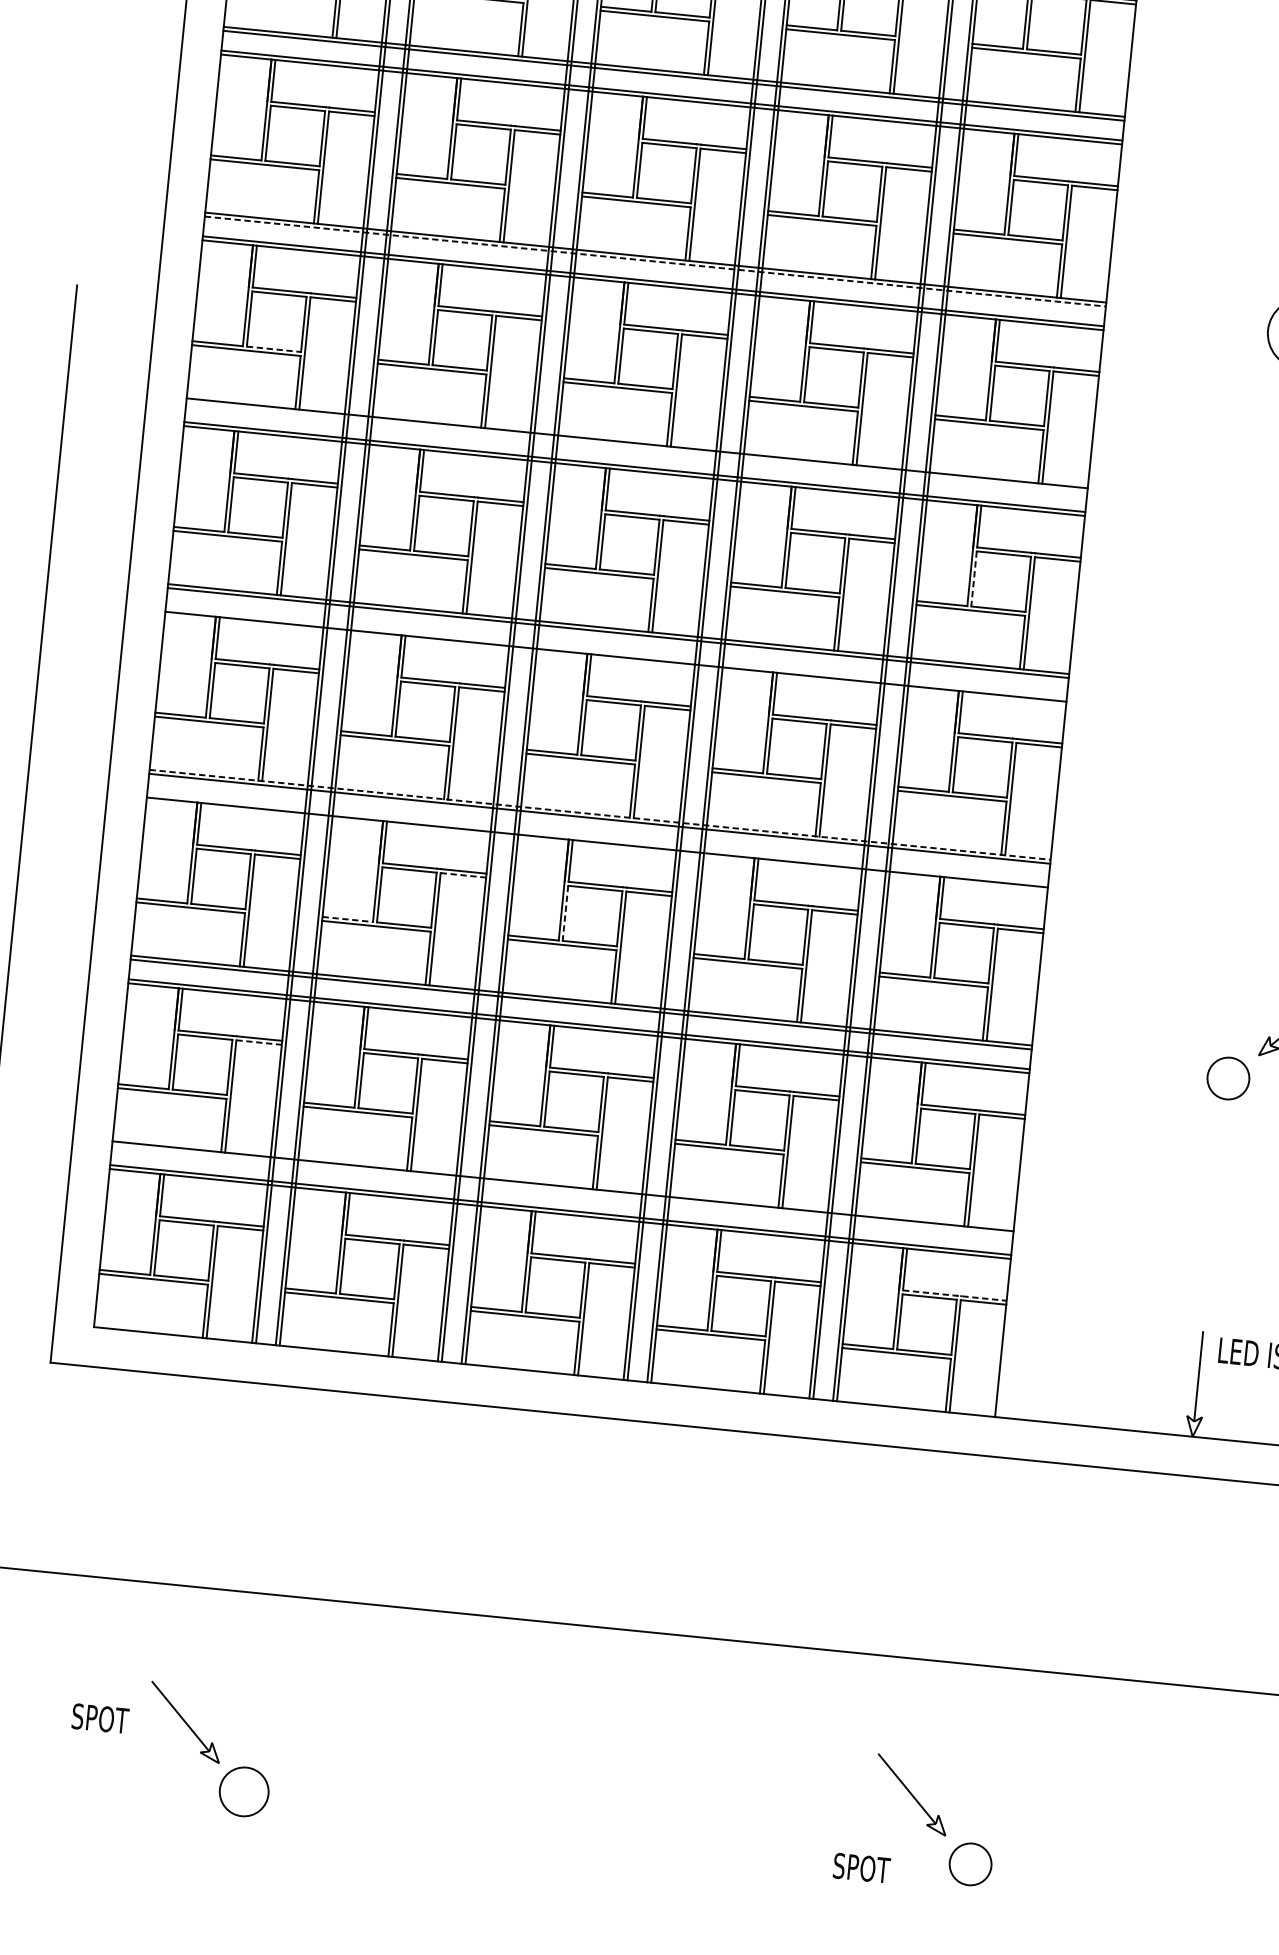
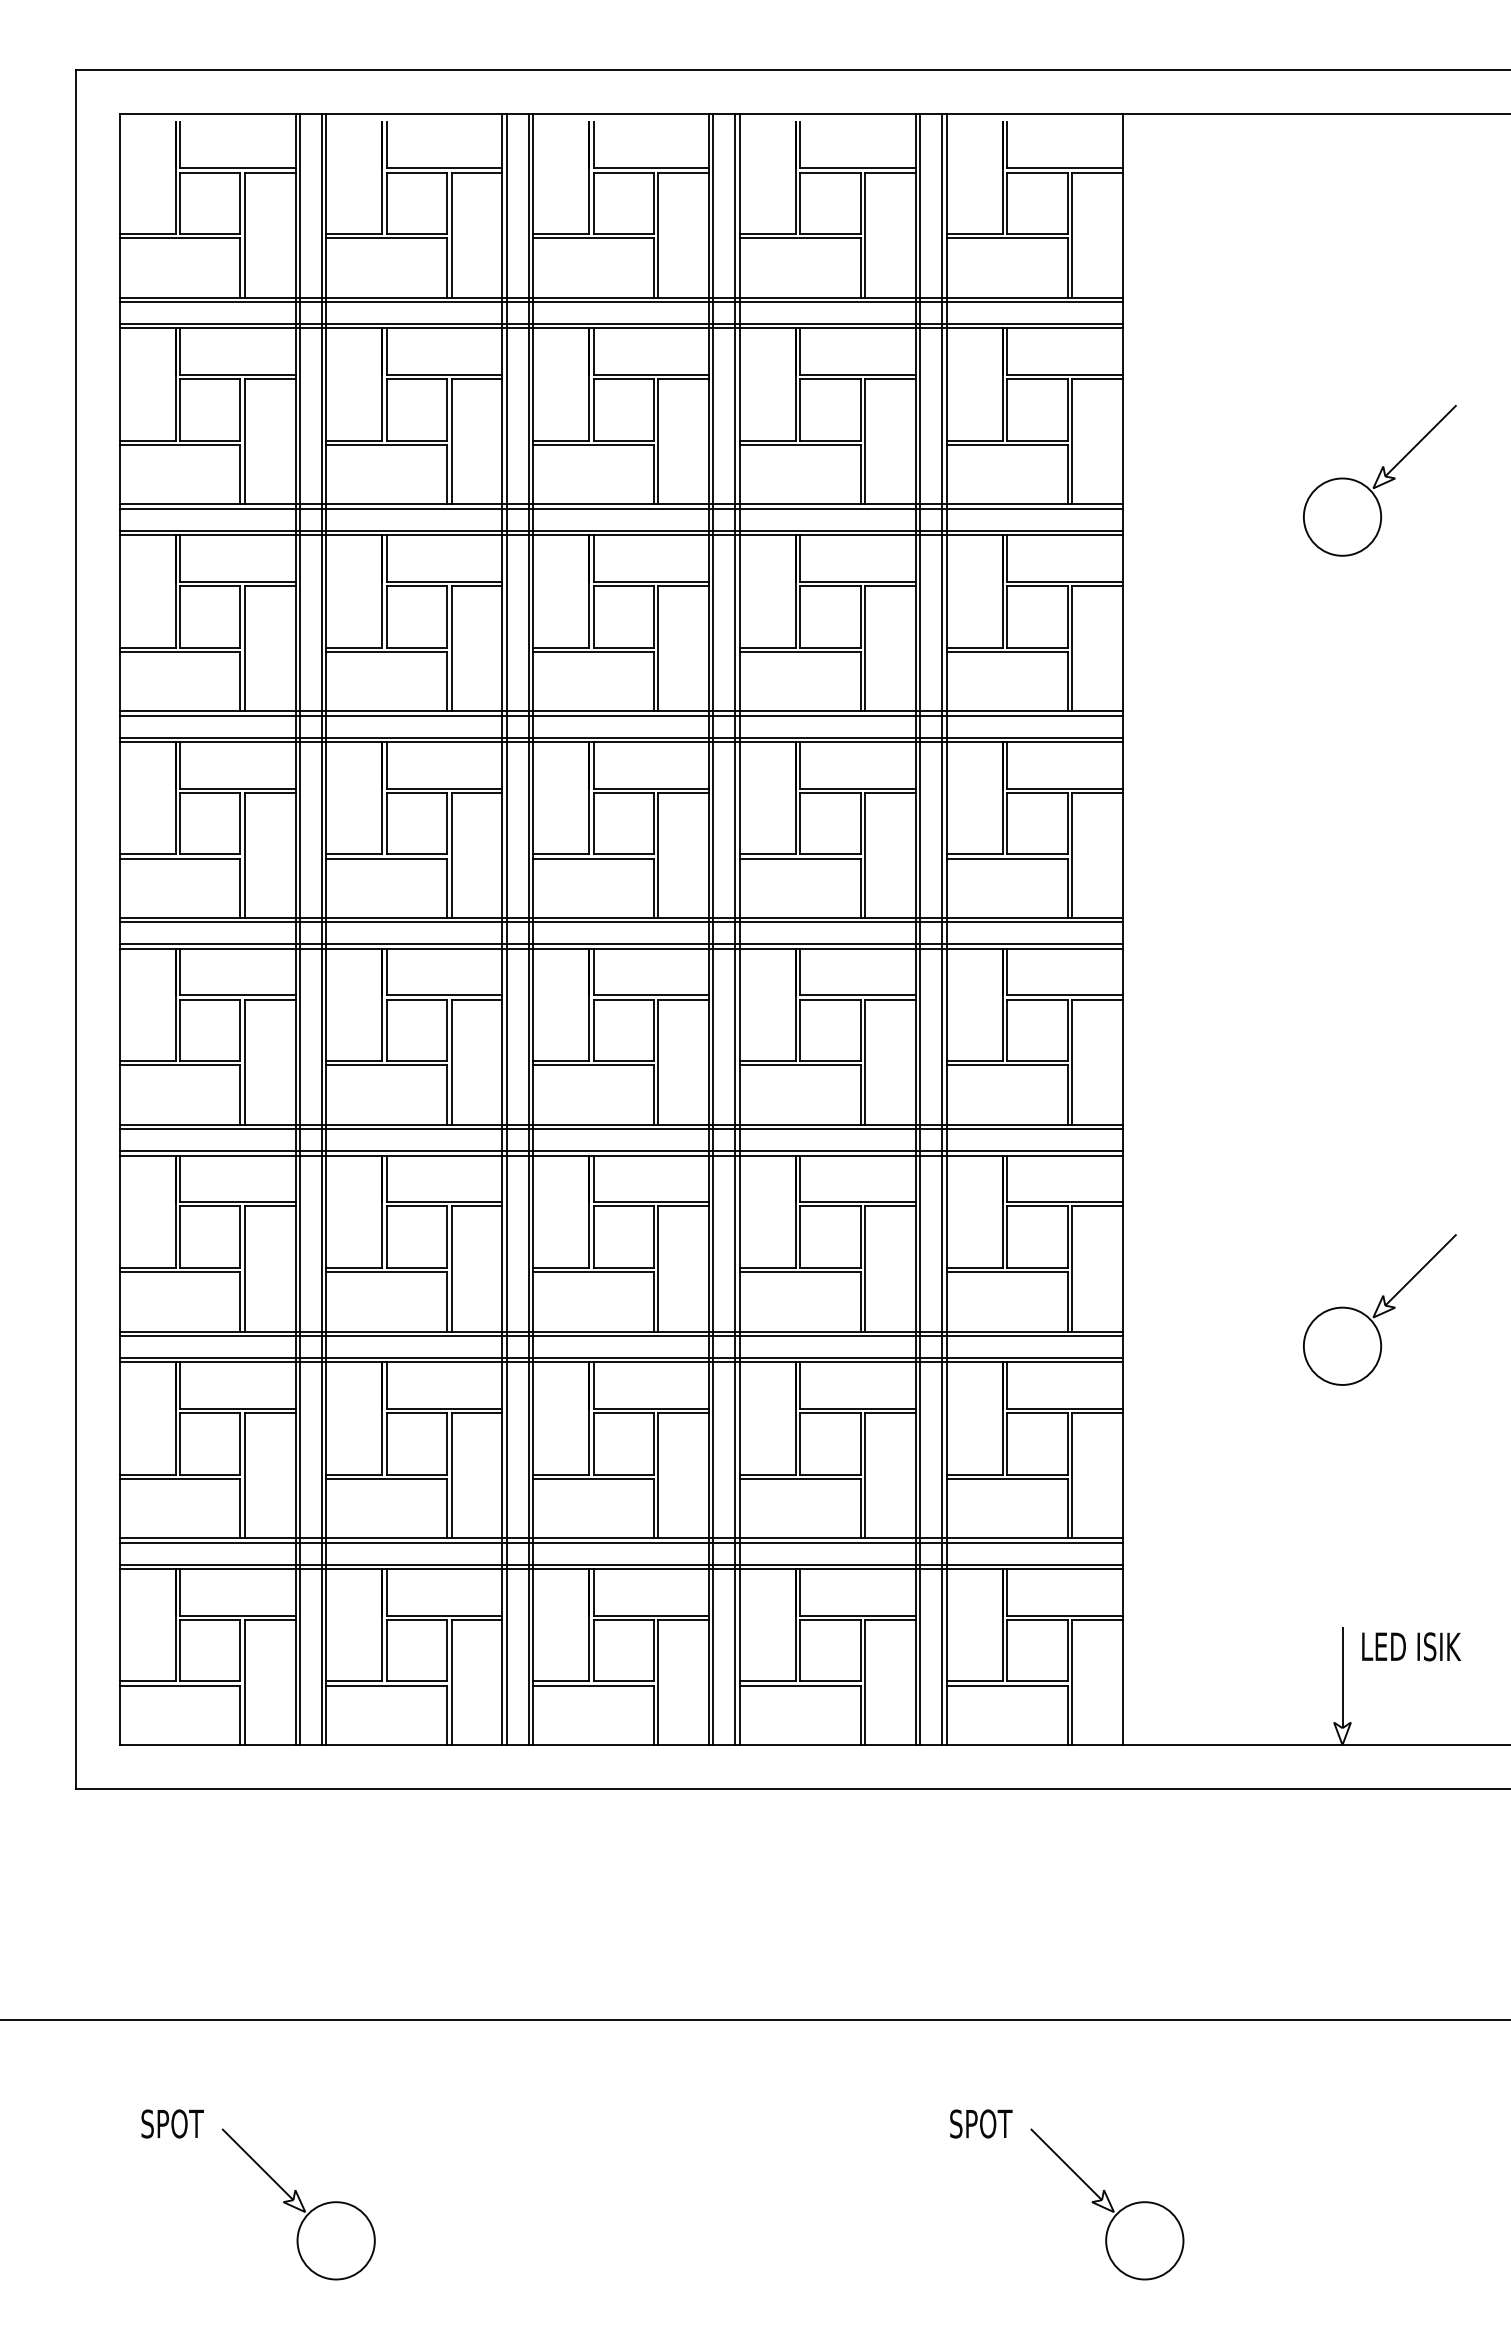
line: (655, 261) -> (621, 508), dashed -> solid
line: (274, 349) -> (210, 647), dashed -> solid
line: (636, 447) -> (620, 715), added
line: (974, 578) -> (1007, 823), dashed -> solid
line: (615, 652) -> (620, 944), added
line: (600, 814) -> (621, 1124), dashed -> solid
line: (597, 838) -> (620, 1151), added
line: (463, 875) -> (477, 1206), dashed -> solid
line: (565, 913) -> (593, 1237), dashed -> solid
line: (347, 919) -> (354, 1267), dashed -> solid
line: (259, 1042) -> (270, 1413), dashed -> solid
circle: (1228, 1077) -> (1342, 1345), size x1.67
line: (562, 1190) -> (620, 1542), added
line: (954, 1295) -> (1064, 1615), dashed -> solid
text: (100, 1718) -> (172, 2123), moved
circle: (243, 1791) -> (335, 2240), size x1.43
circle: (970, 1864) -> (1144, 2240), size x1.67
text: (862, 1867) -> (981, 2123), moved

